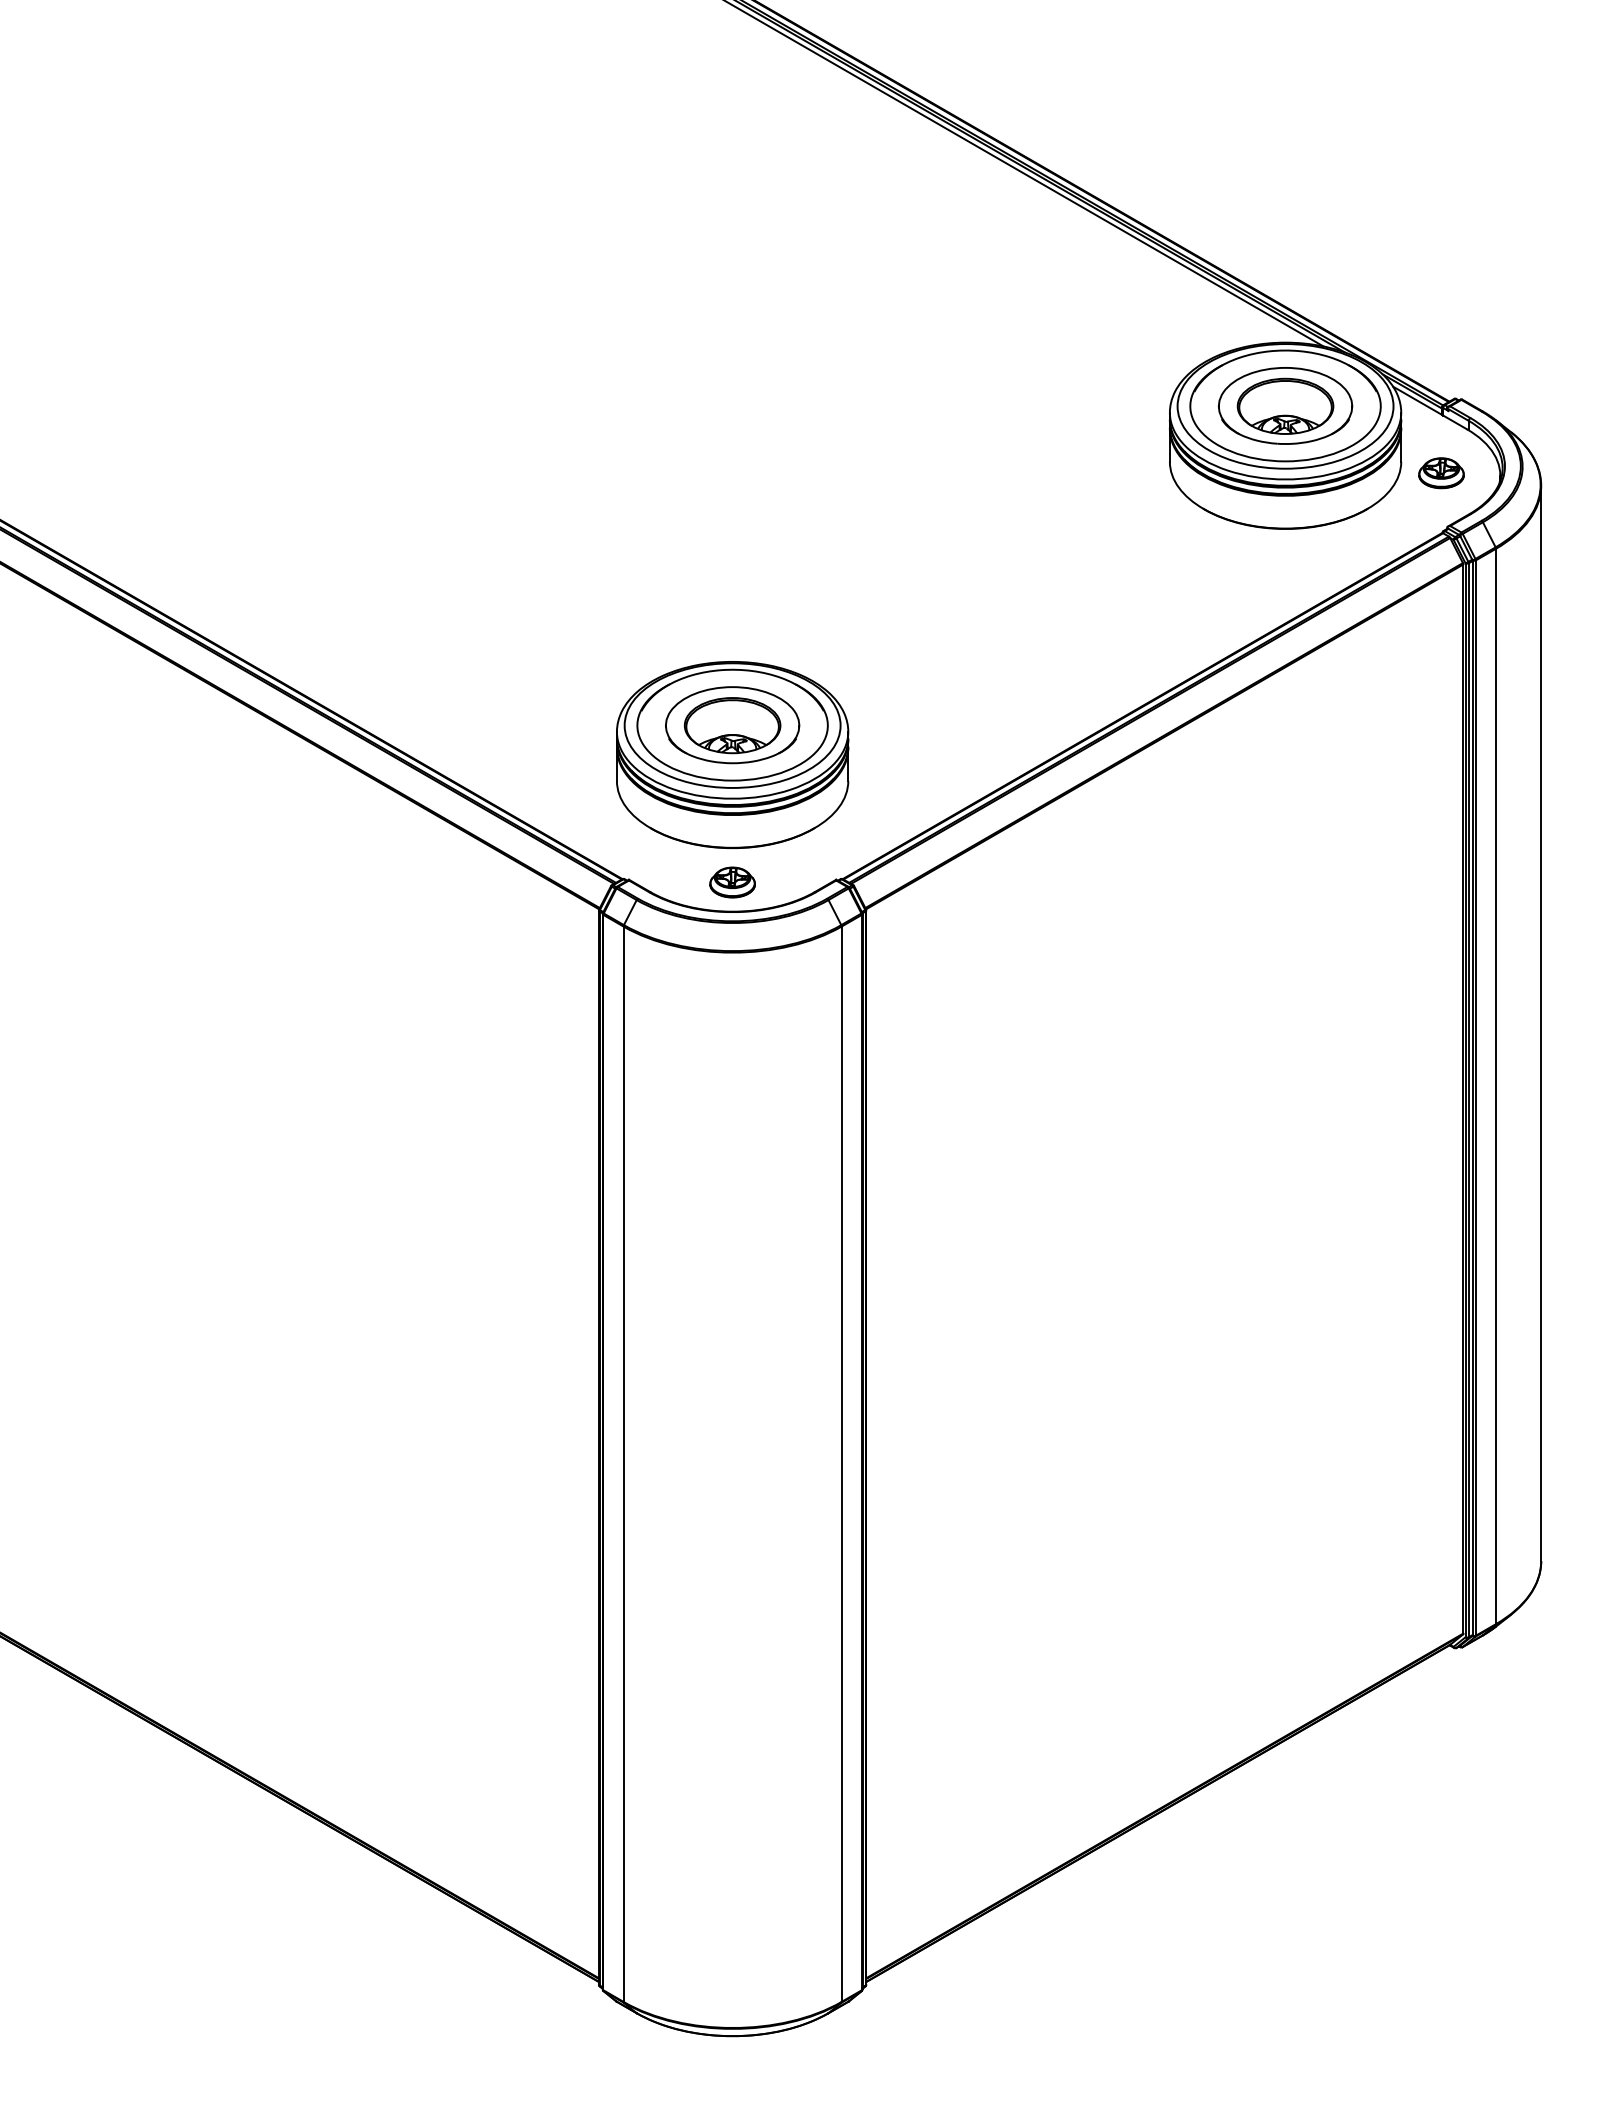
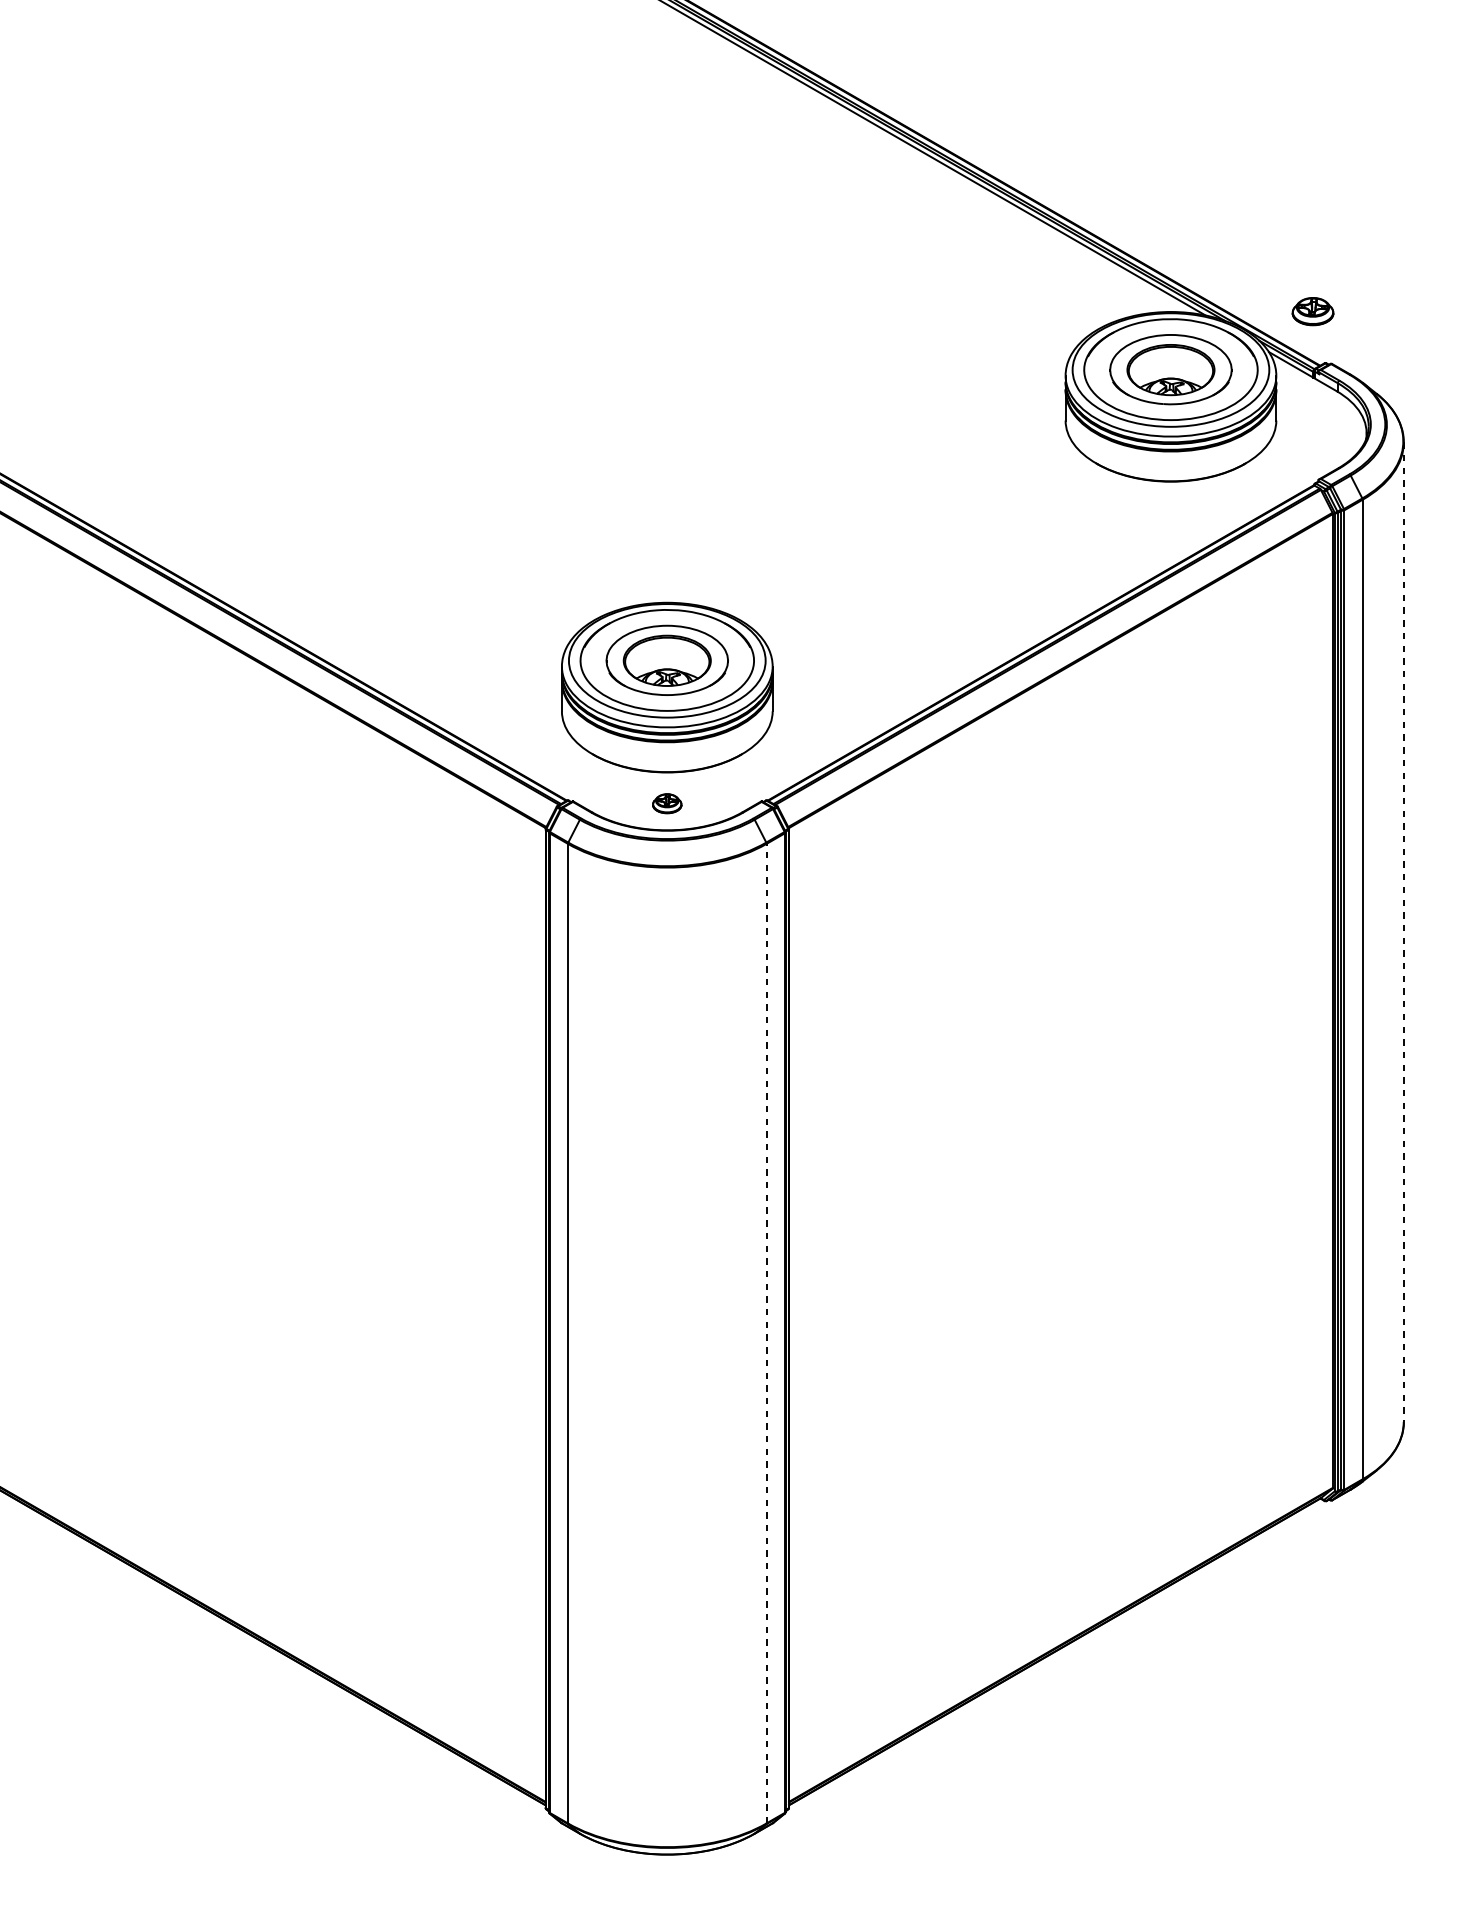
part: (1441, 473) -> (1313, 311), moved
part: (732, 882) -> (667, 803), size x0.7
line: (1541, 1023) -> (1404, 932), solid -> dashed
line: (841, 1464) -> (766, 1333), solid -> dashed

